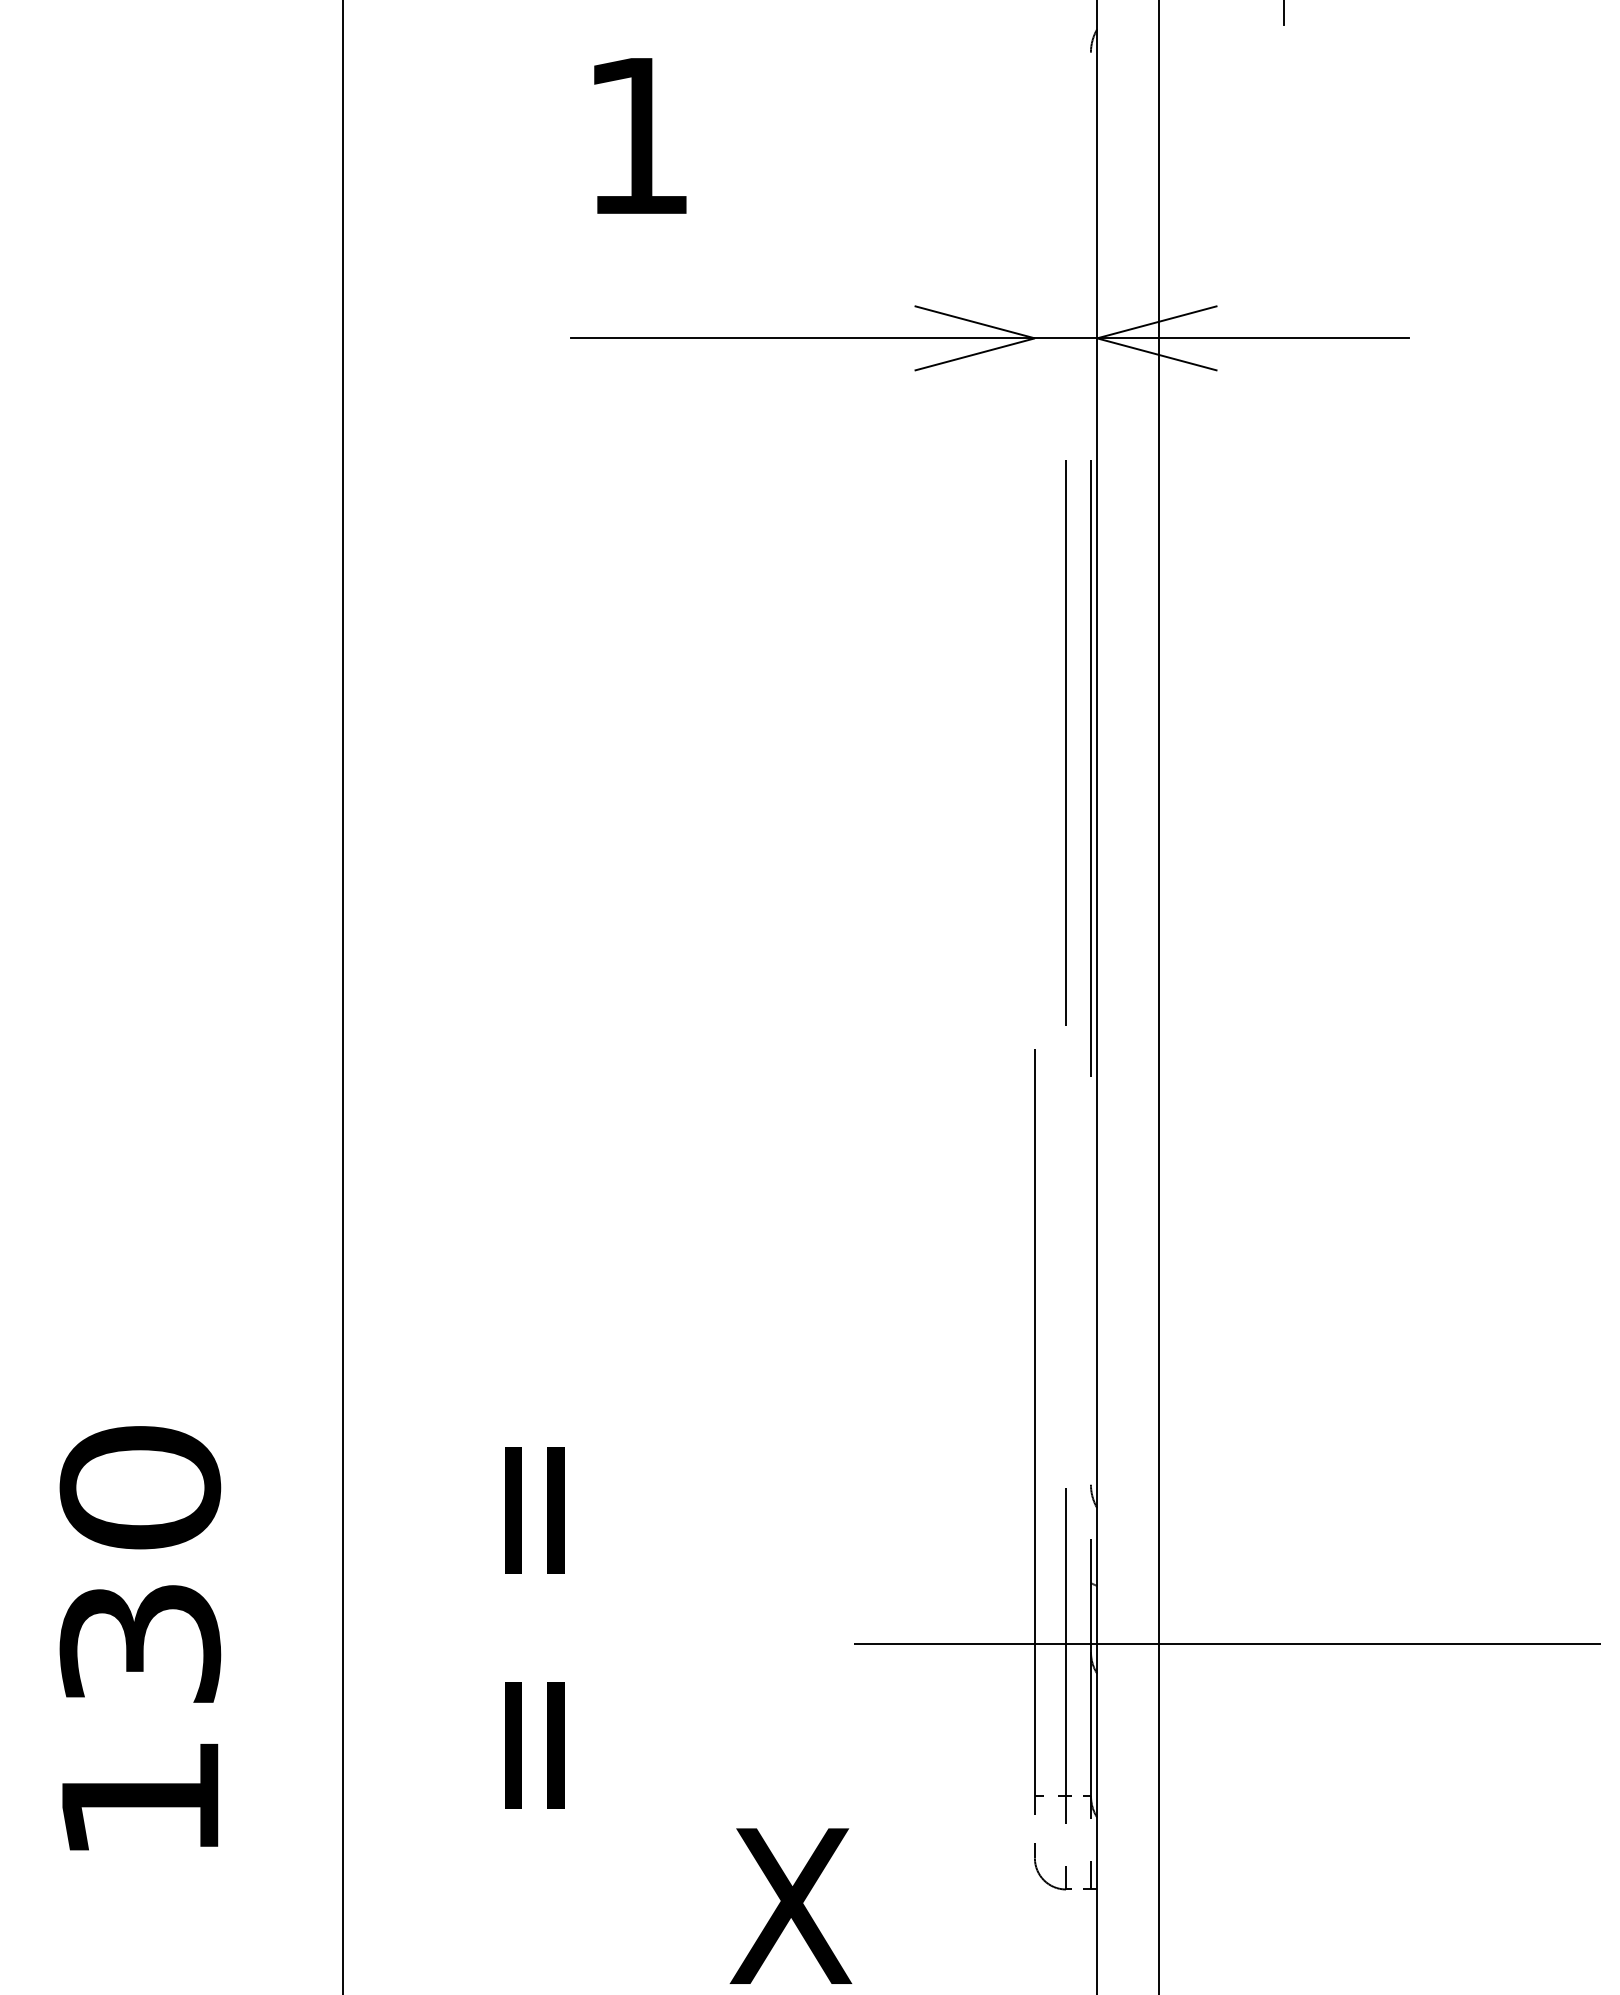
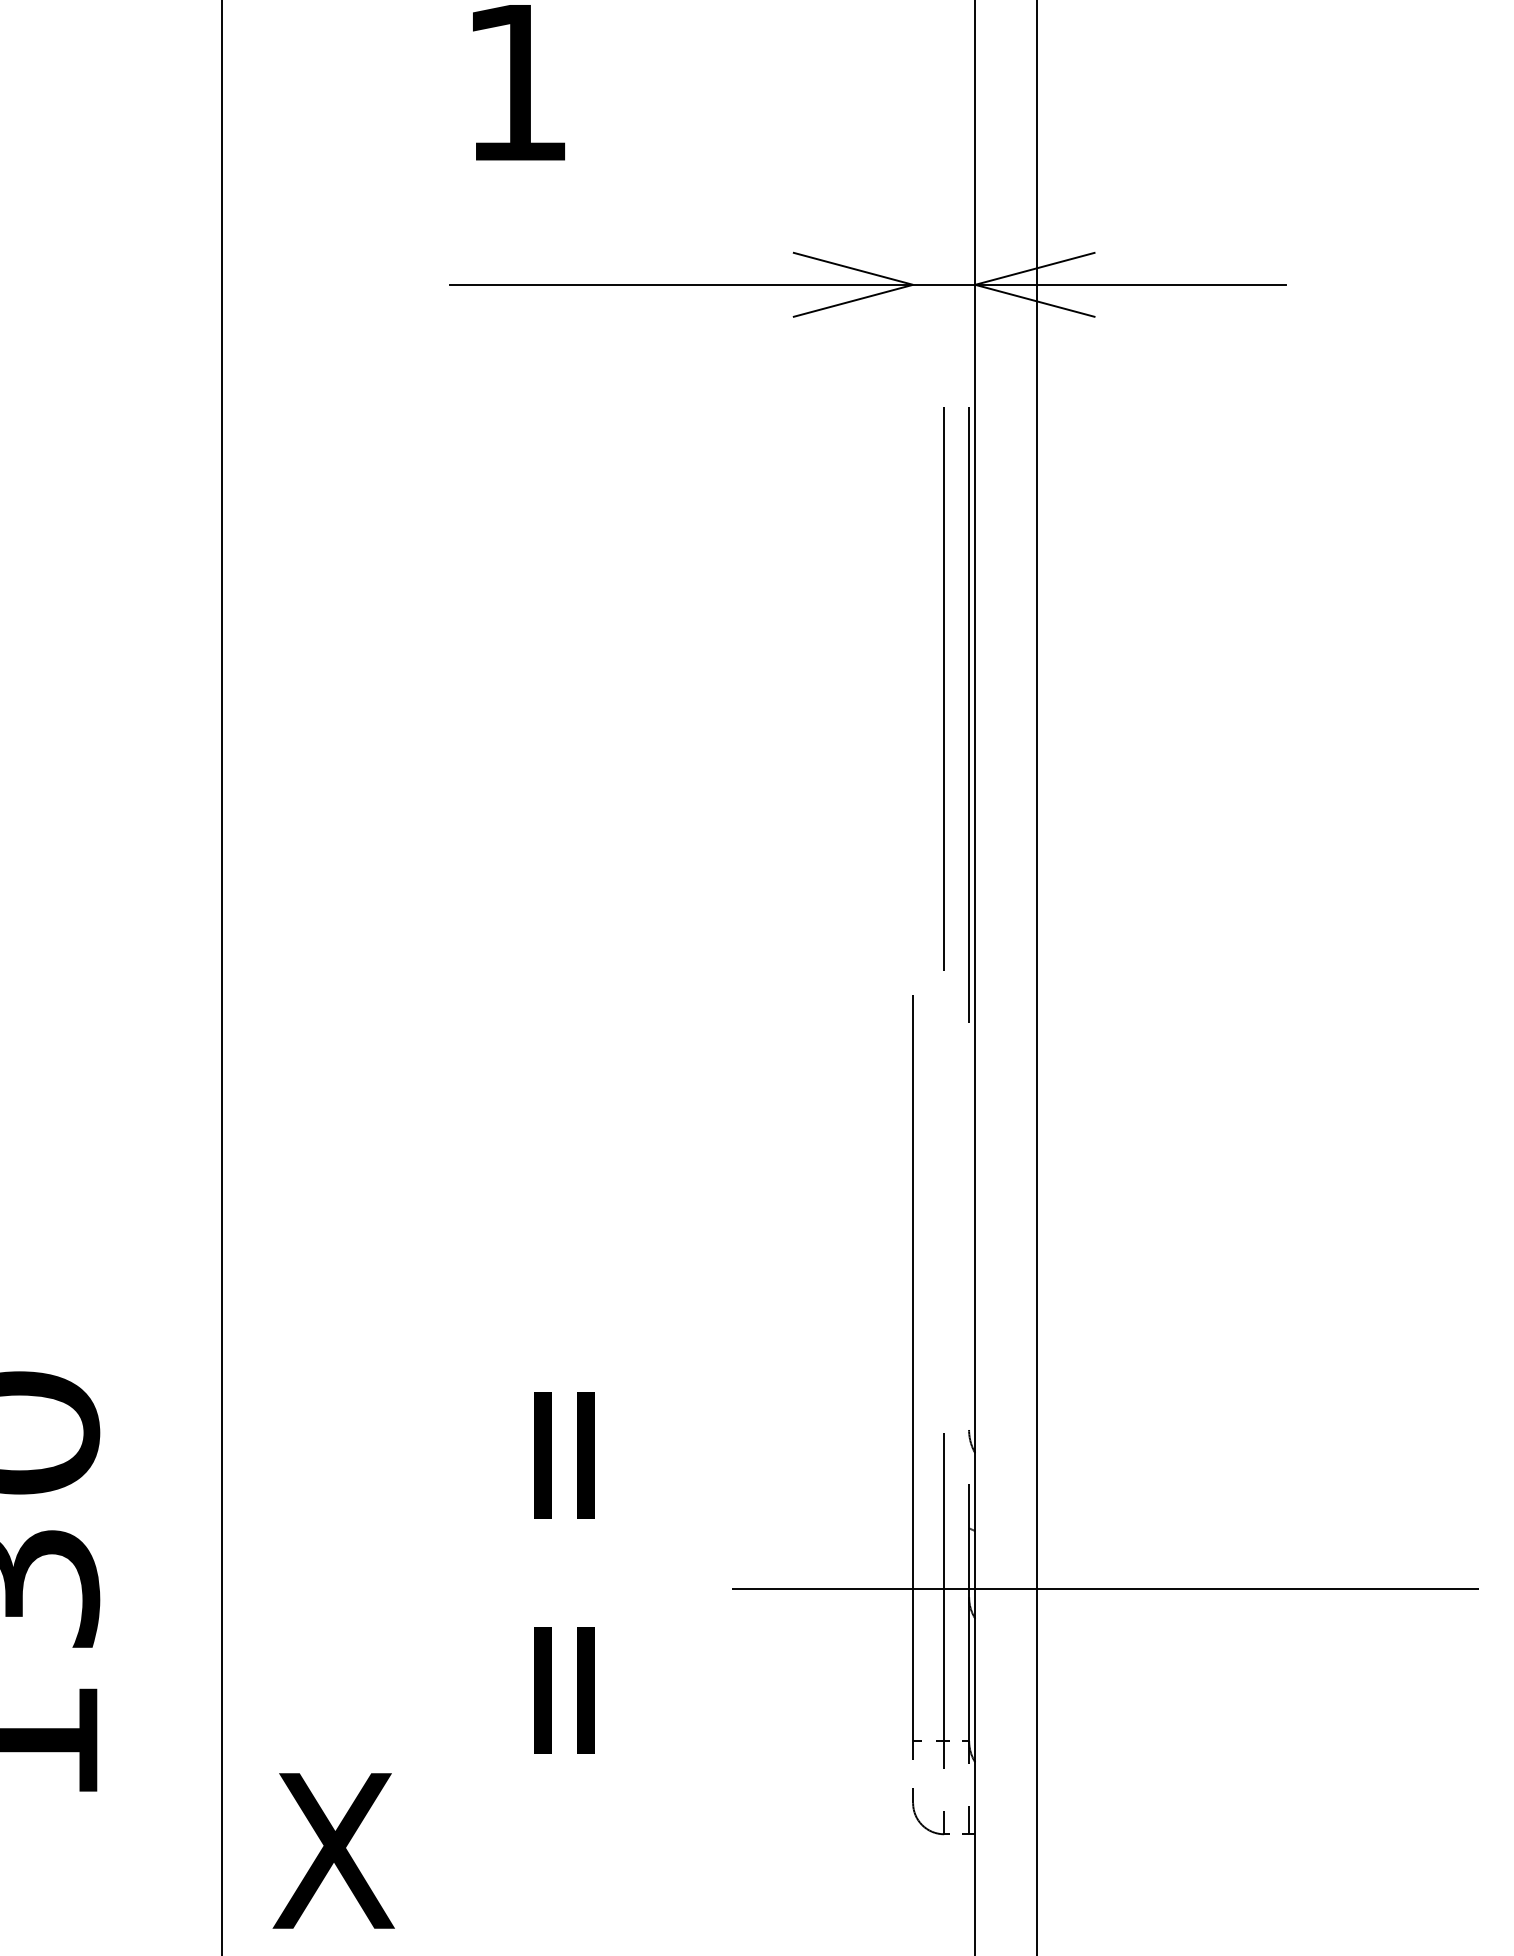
text: (534, 1627) -> (564, 1572), moved
text: (790, 1905) -> (333, 1850), moved

